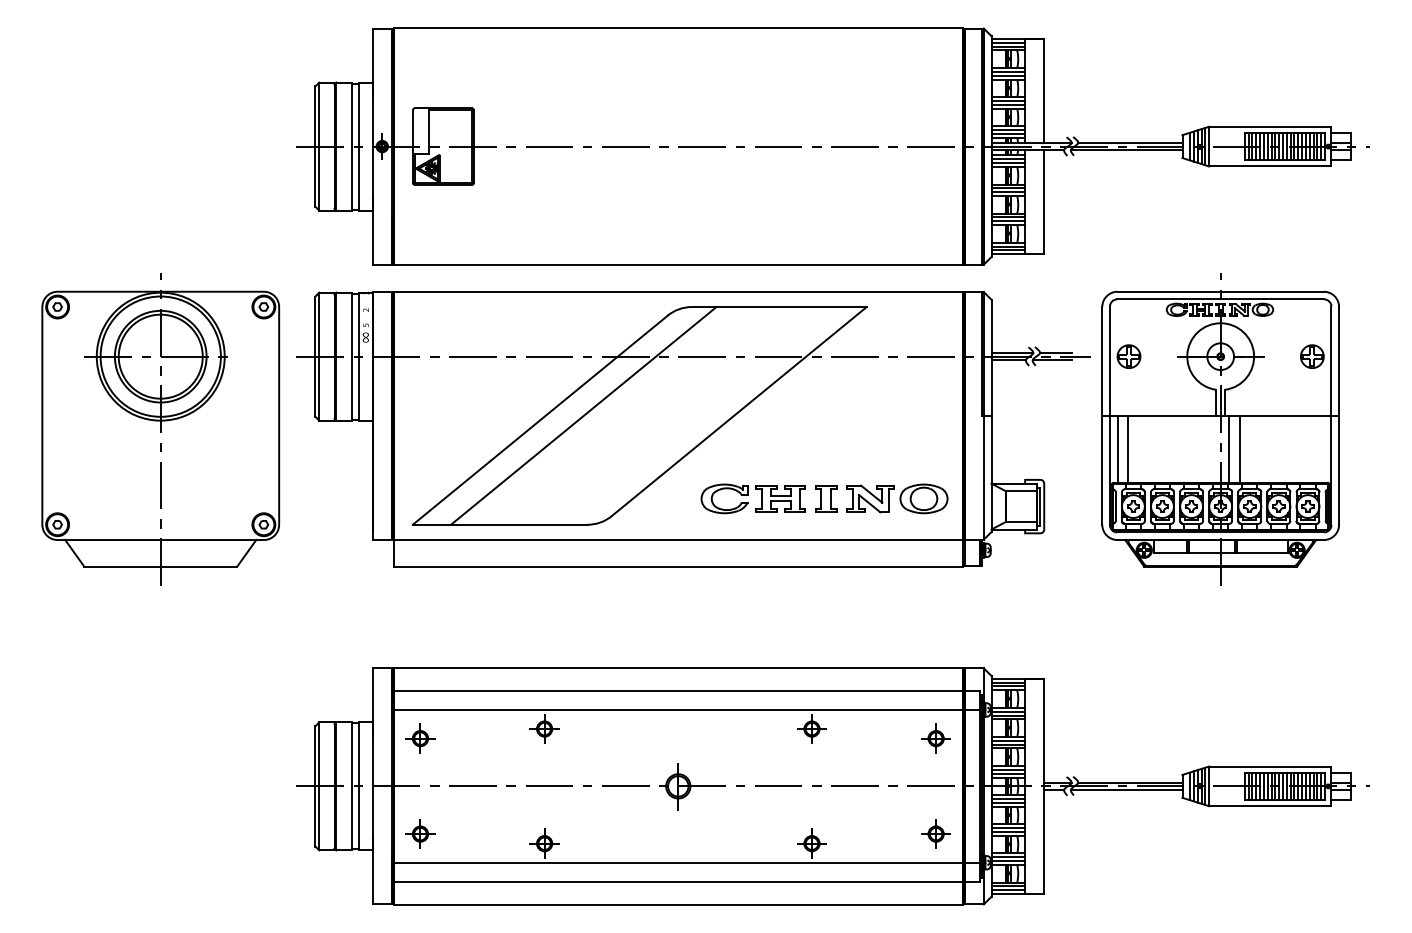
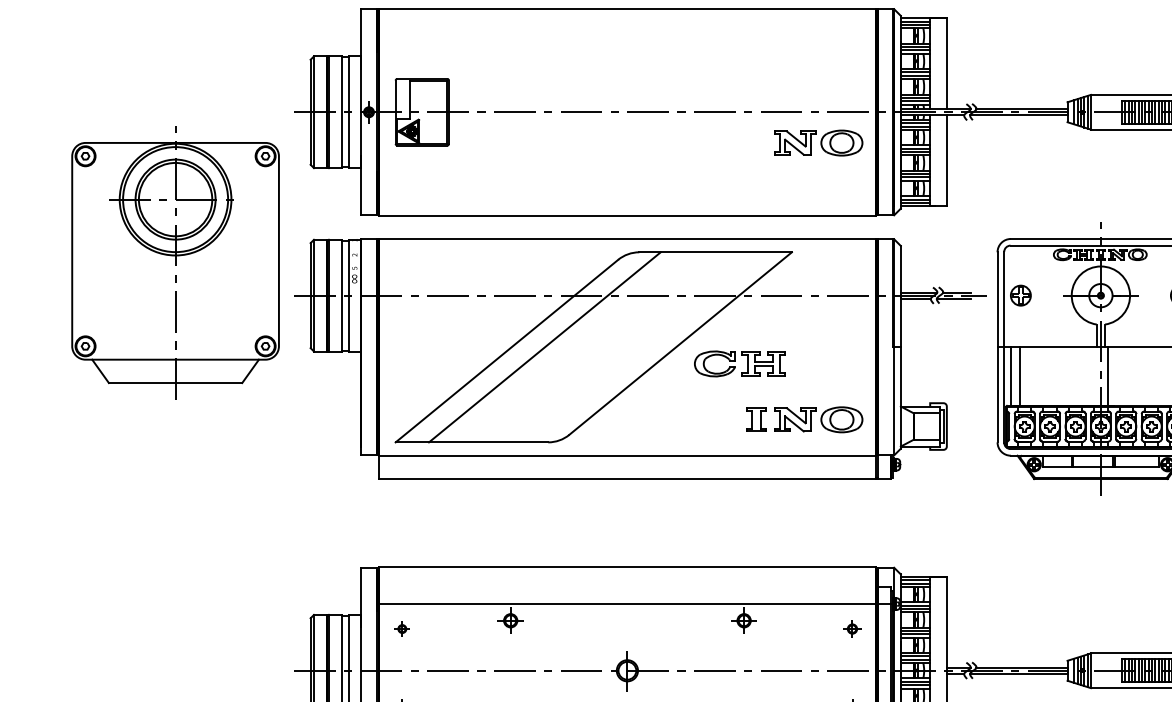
part: (897, 181) -> (818, 142), added
part: (160, 429) -> (175, 263), moved
line: (1239, 448) -> (1117, 375), removed
part: (752, 498) -> (739, 363), moved
line: (677, 690) -> (626, 587), removed
part: (420, 738) -> (402, 628), size x0.6
part: (935, 738) -> (851, 628), size x0.7

